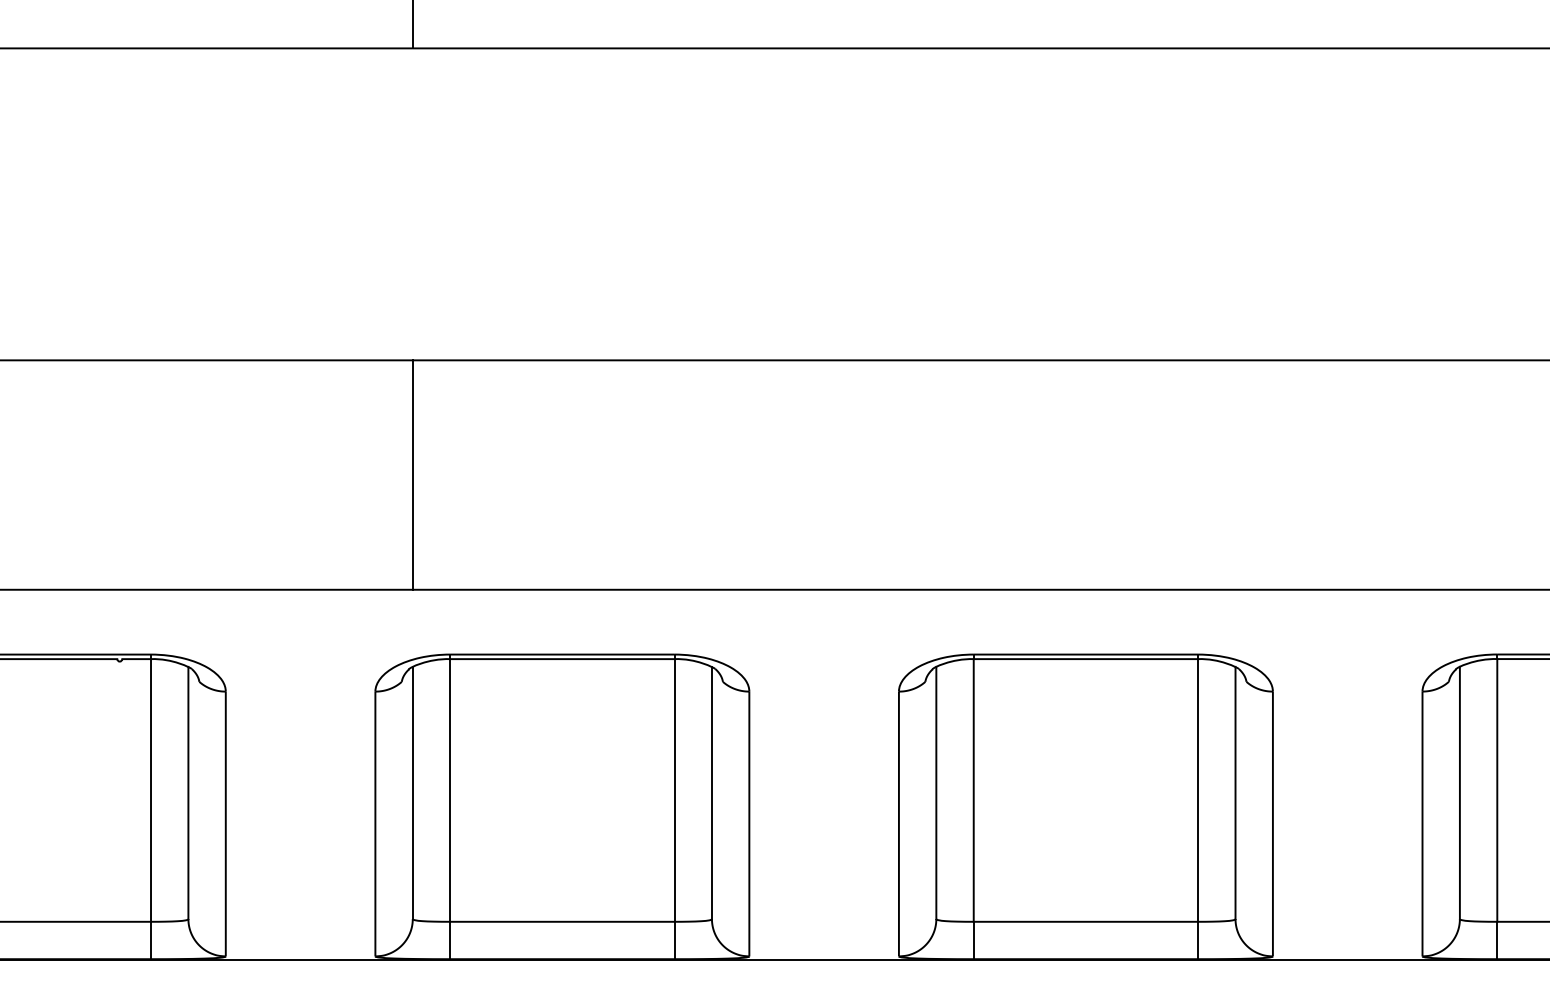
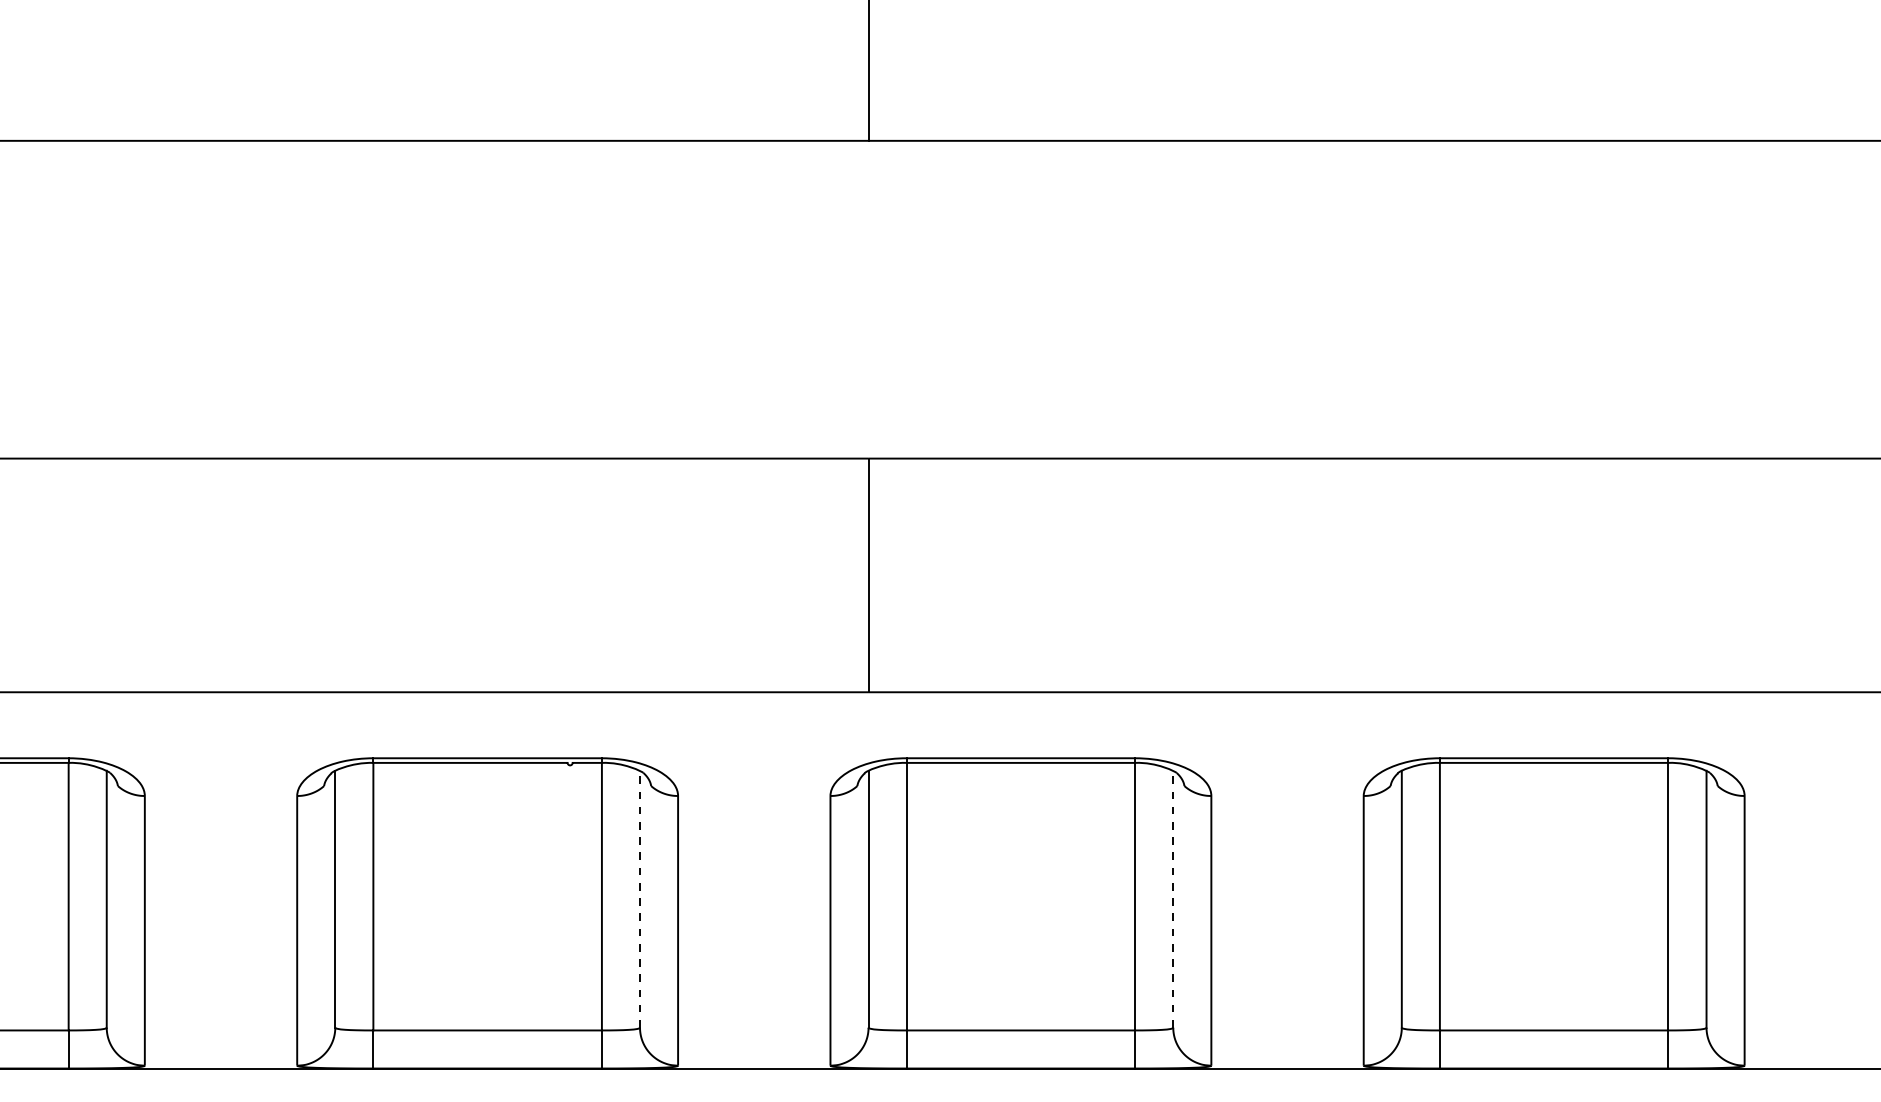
line: (188, 792) -> (640, 898), solid -> dashed
line: (712, 792) -> (1173, 898), solid -> dashed

